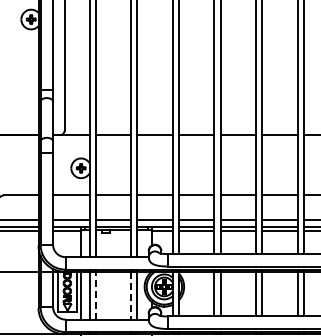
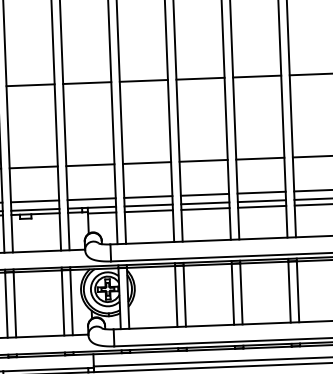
line: (95, 295) -> (14, 304), dashed -> solid
line: (131, 295) -> (63, 302), dashed -> solid

